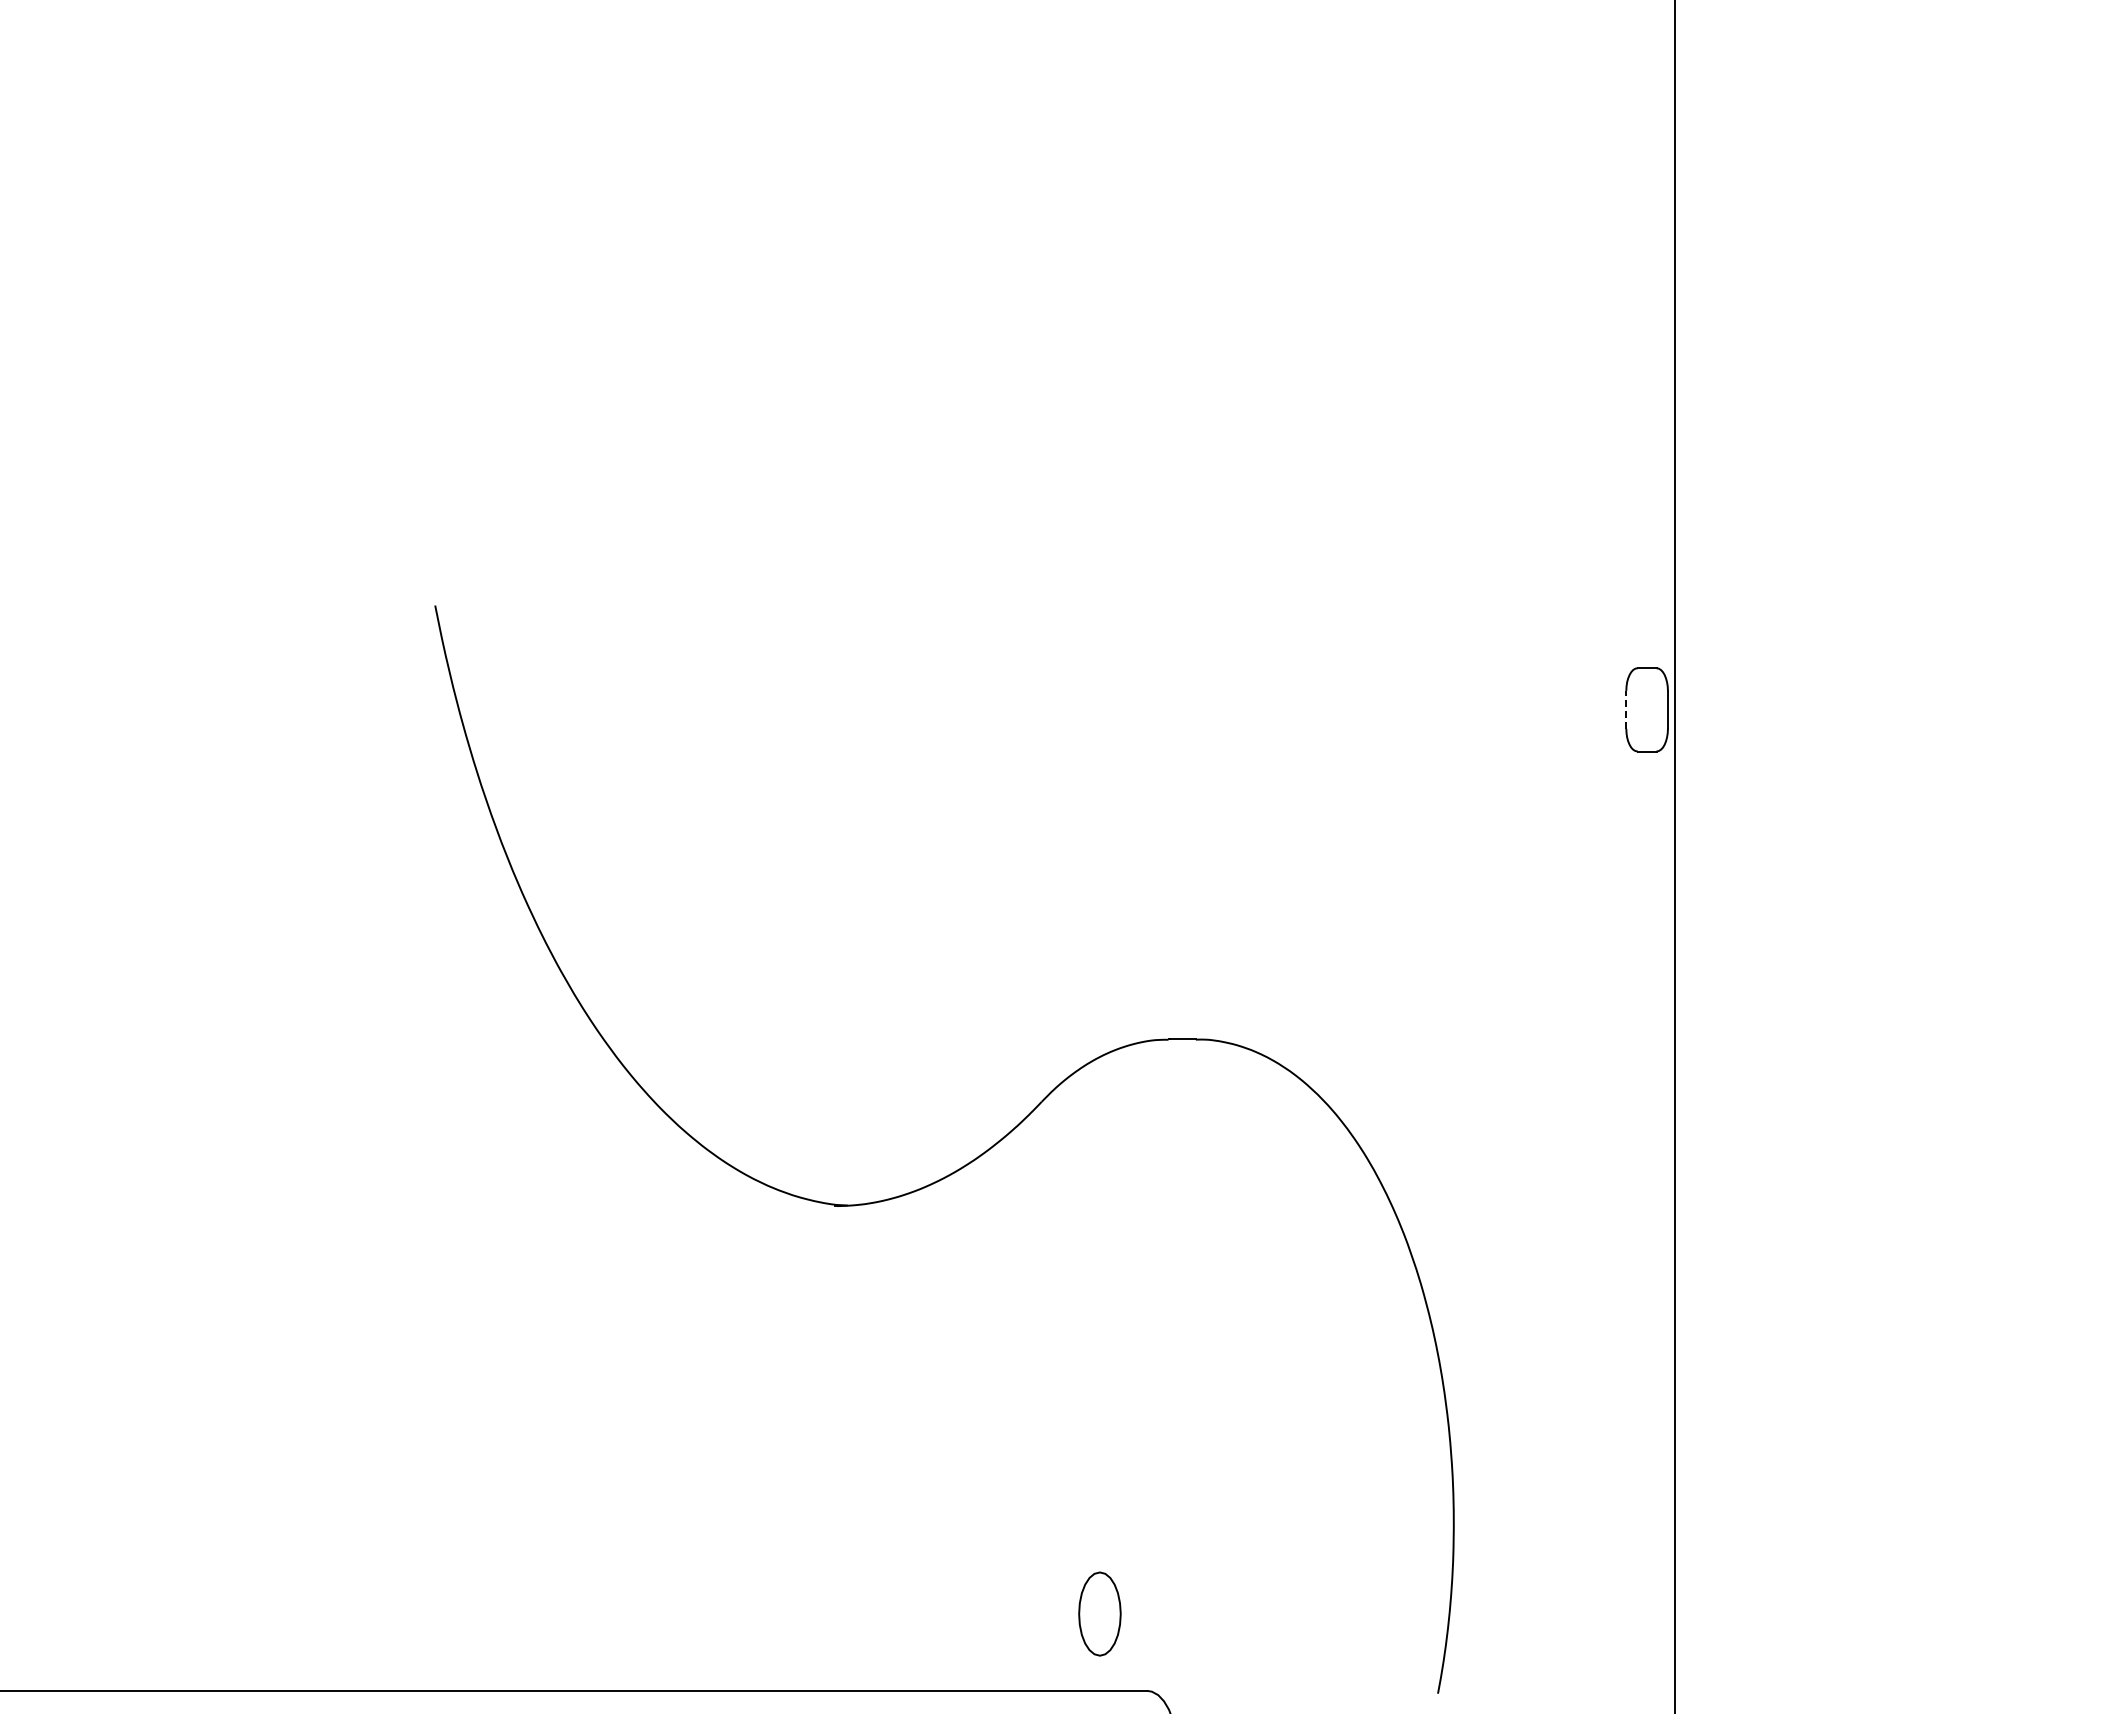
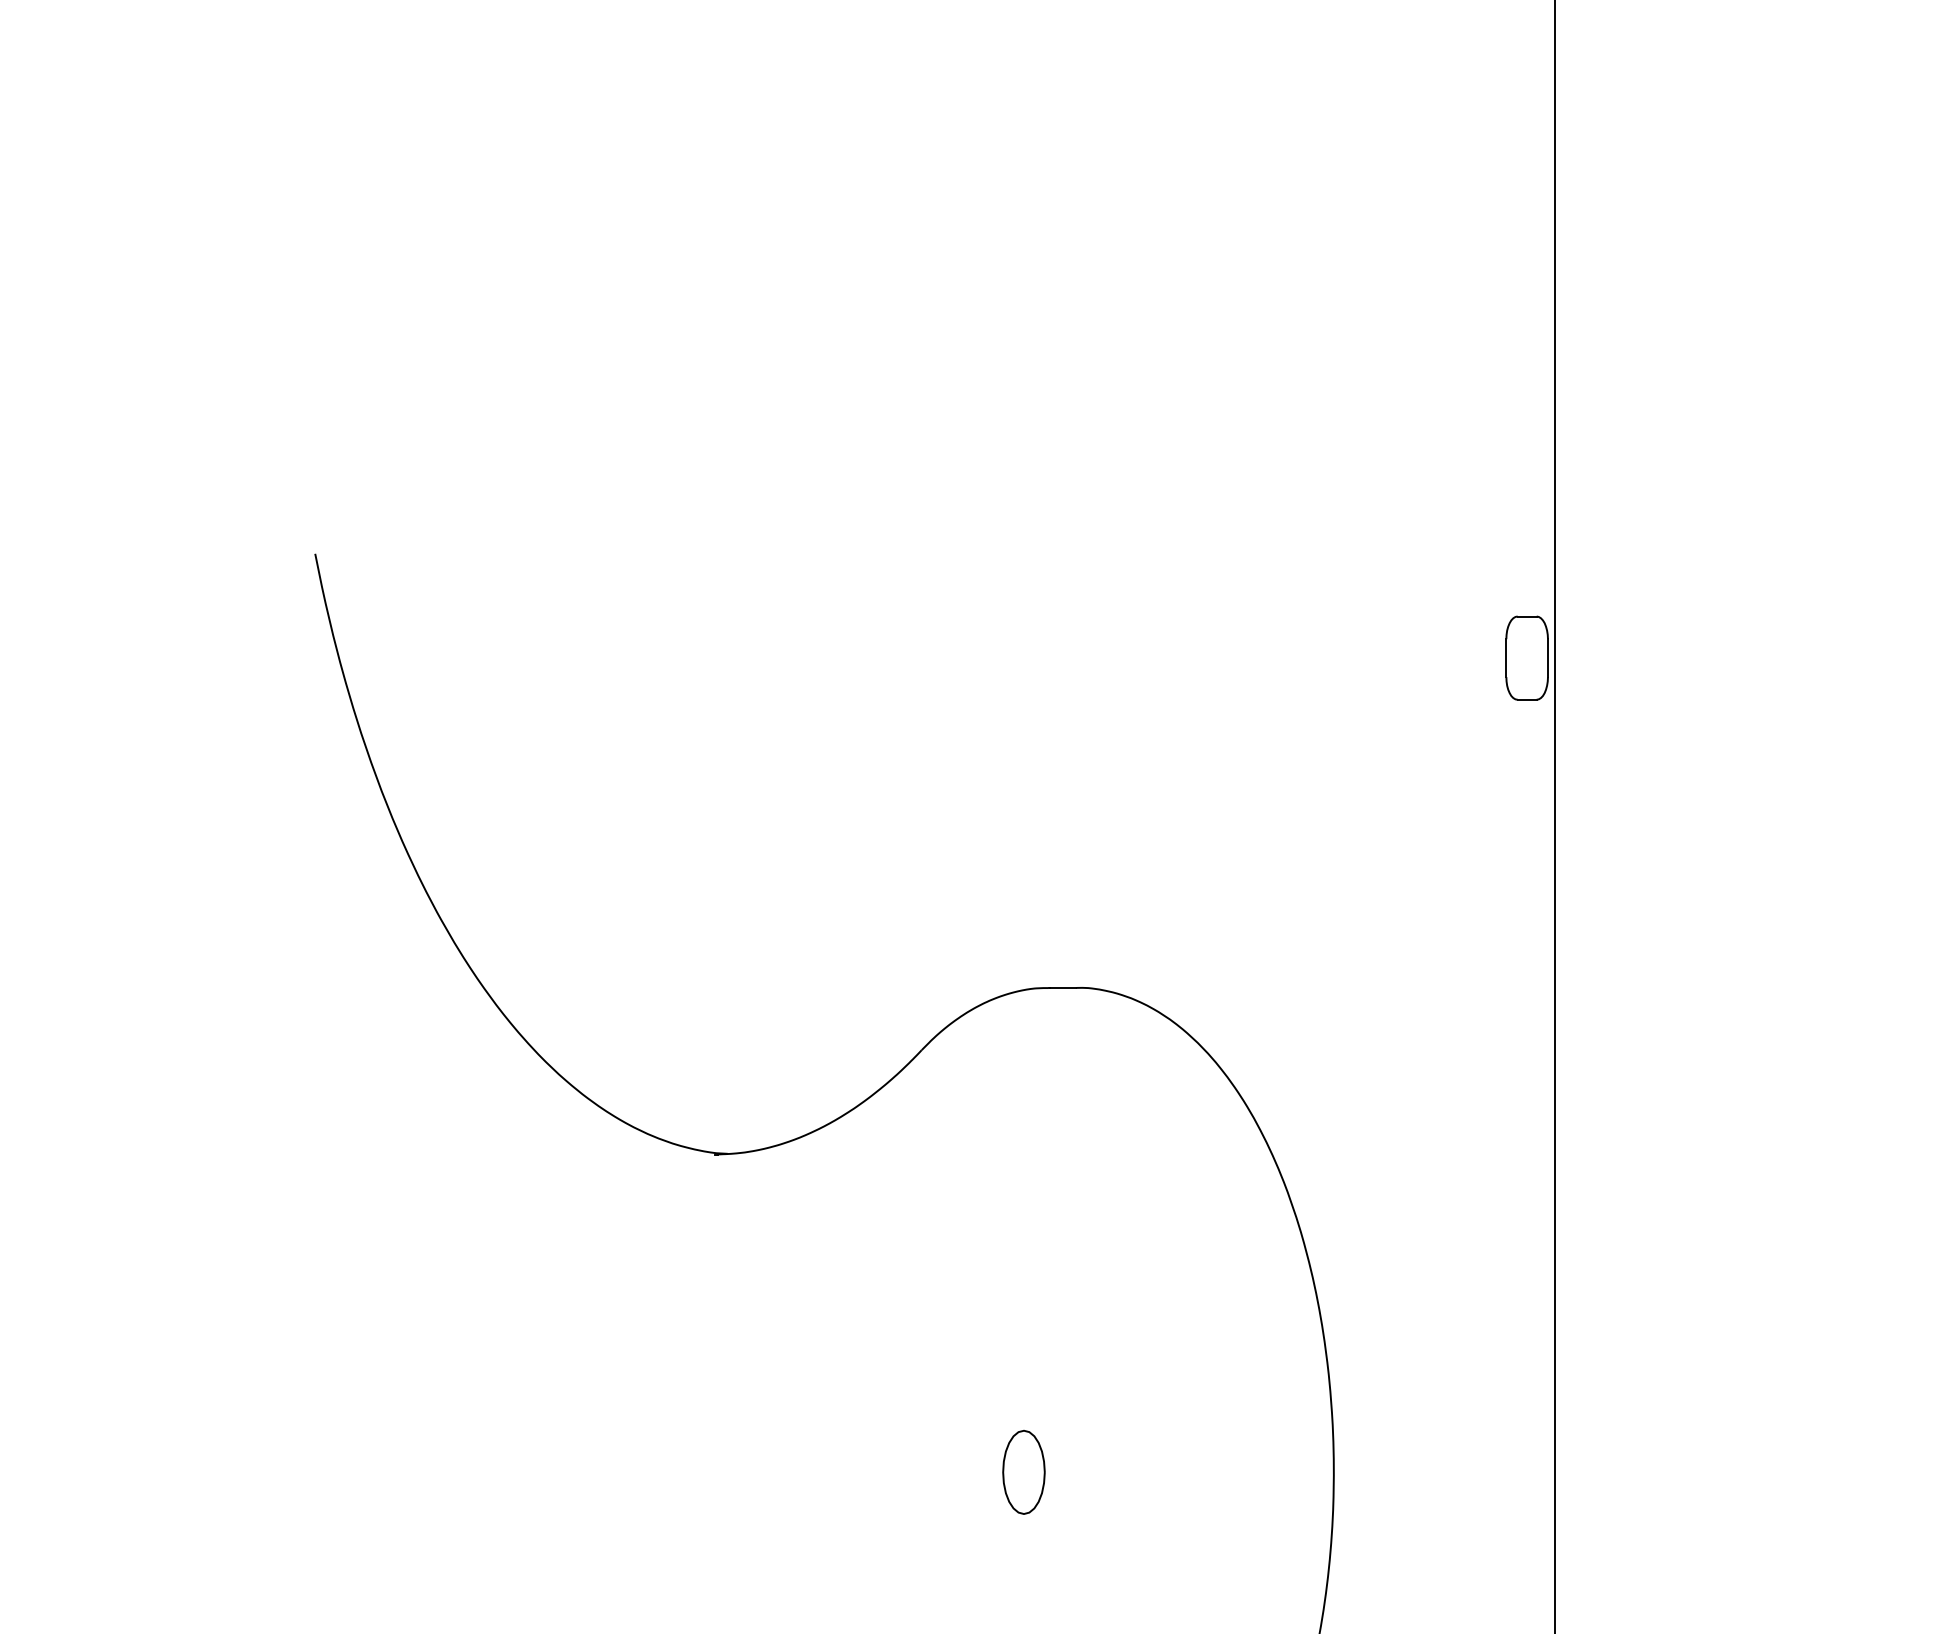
line: (1626, 709) -> (1506, 657), dashed -> solid
part: (1099, 1613) -> (1023, 1471), moved

